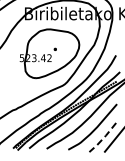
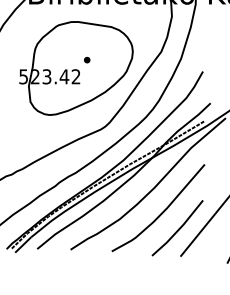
line: (103, 138) -> (178, 229), dashed -> solid

